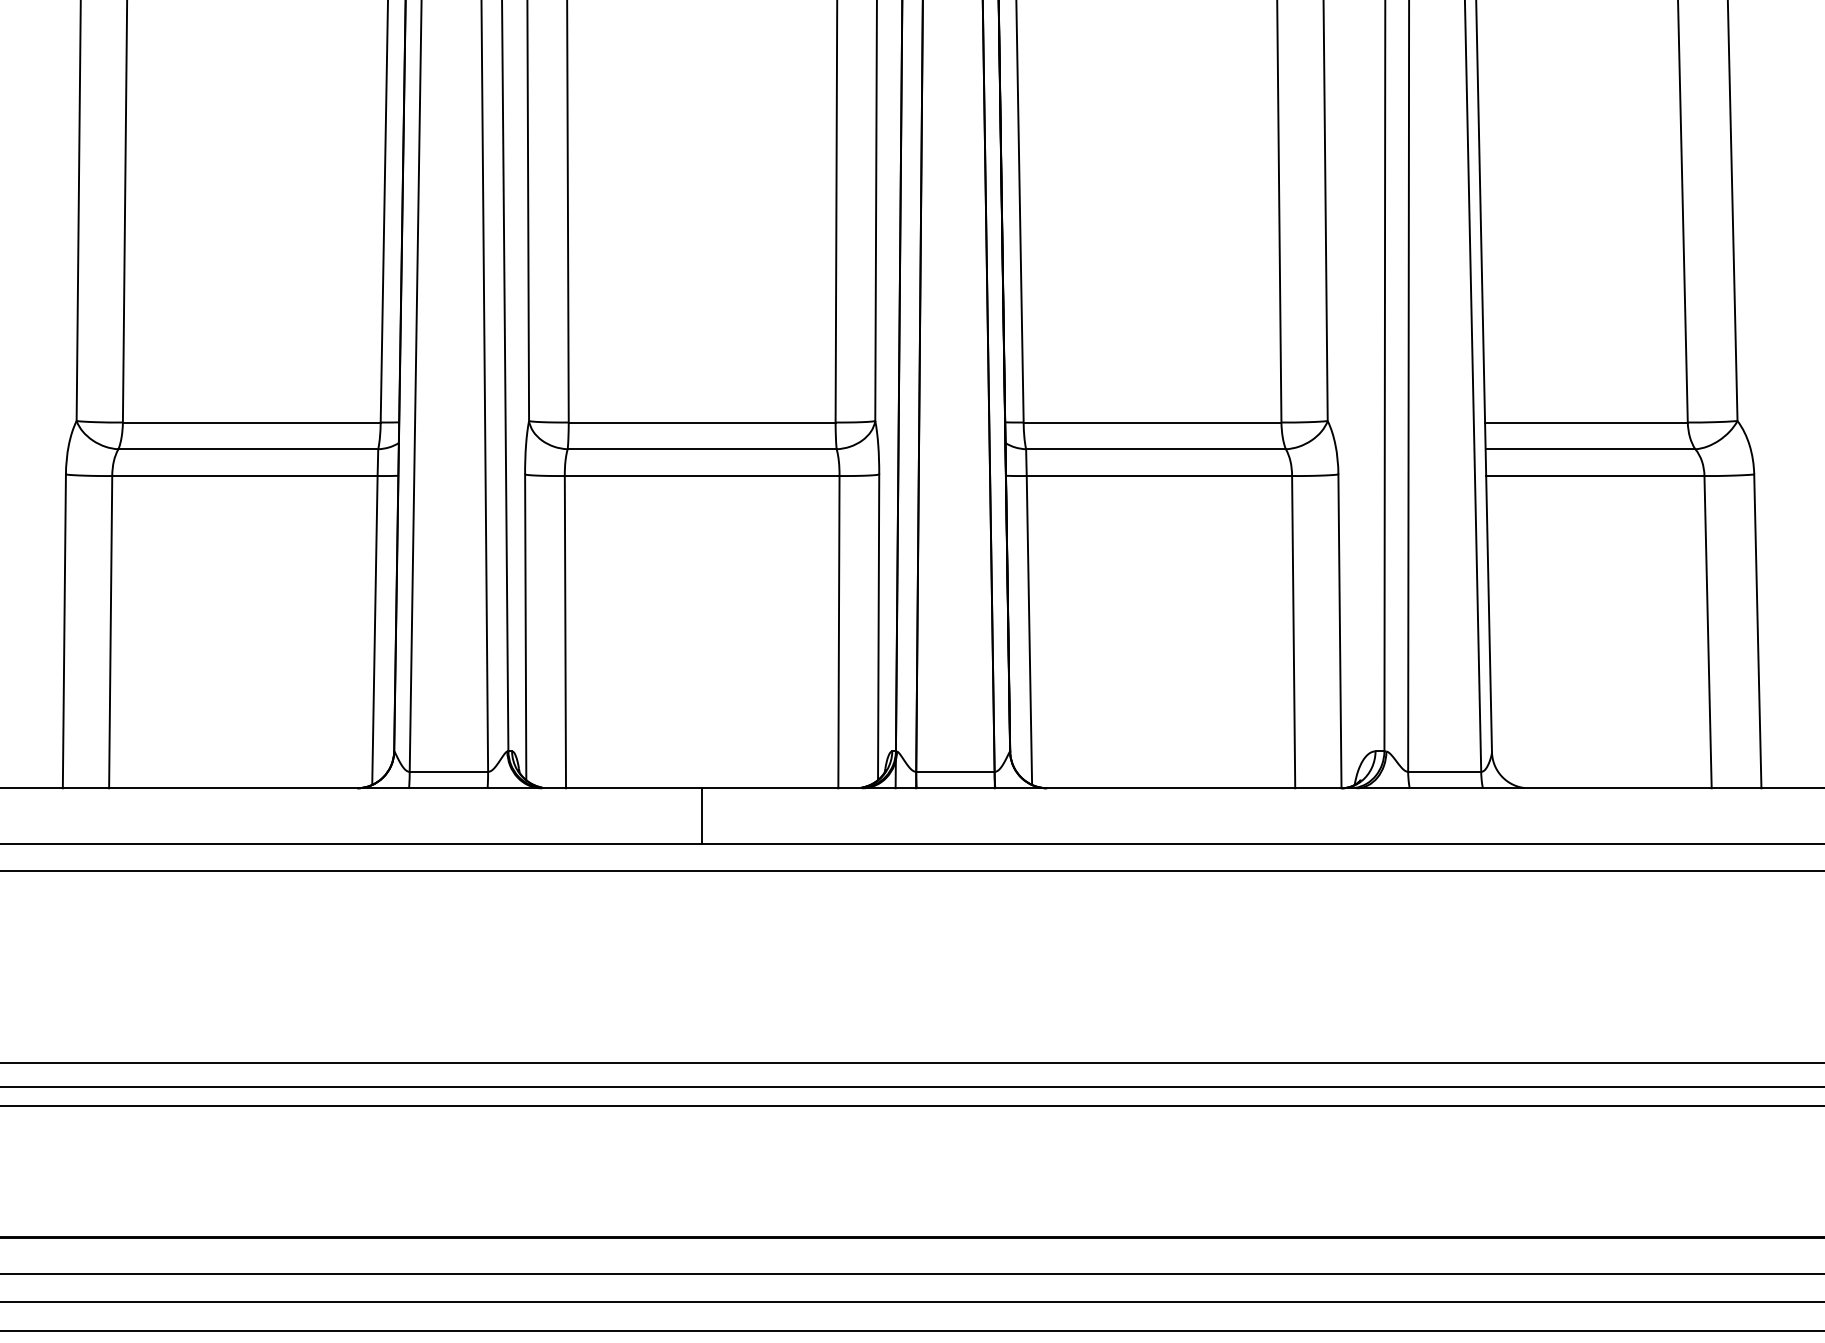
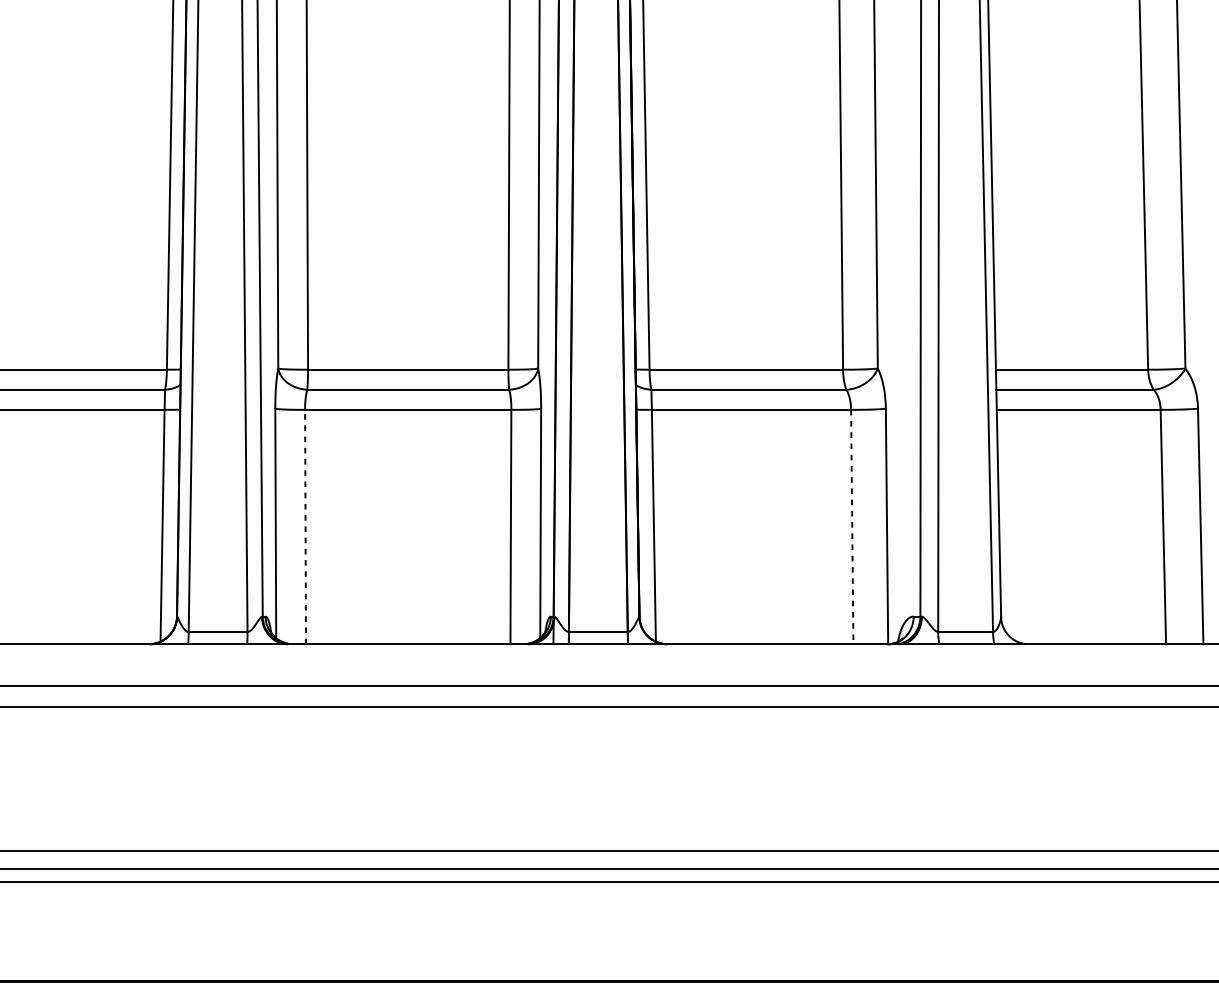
line: (565, 631) -> (305, 526), solid -> dashed
line: (1293, 632) -> (852, 527), solid -> dashed
line: (702, 816) -> (408, 665), removed

